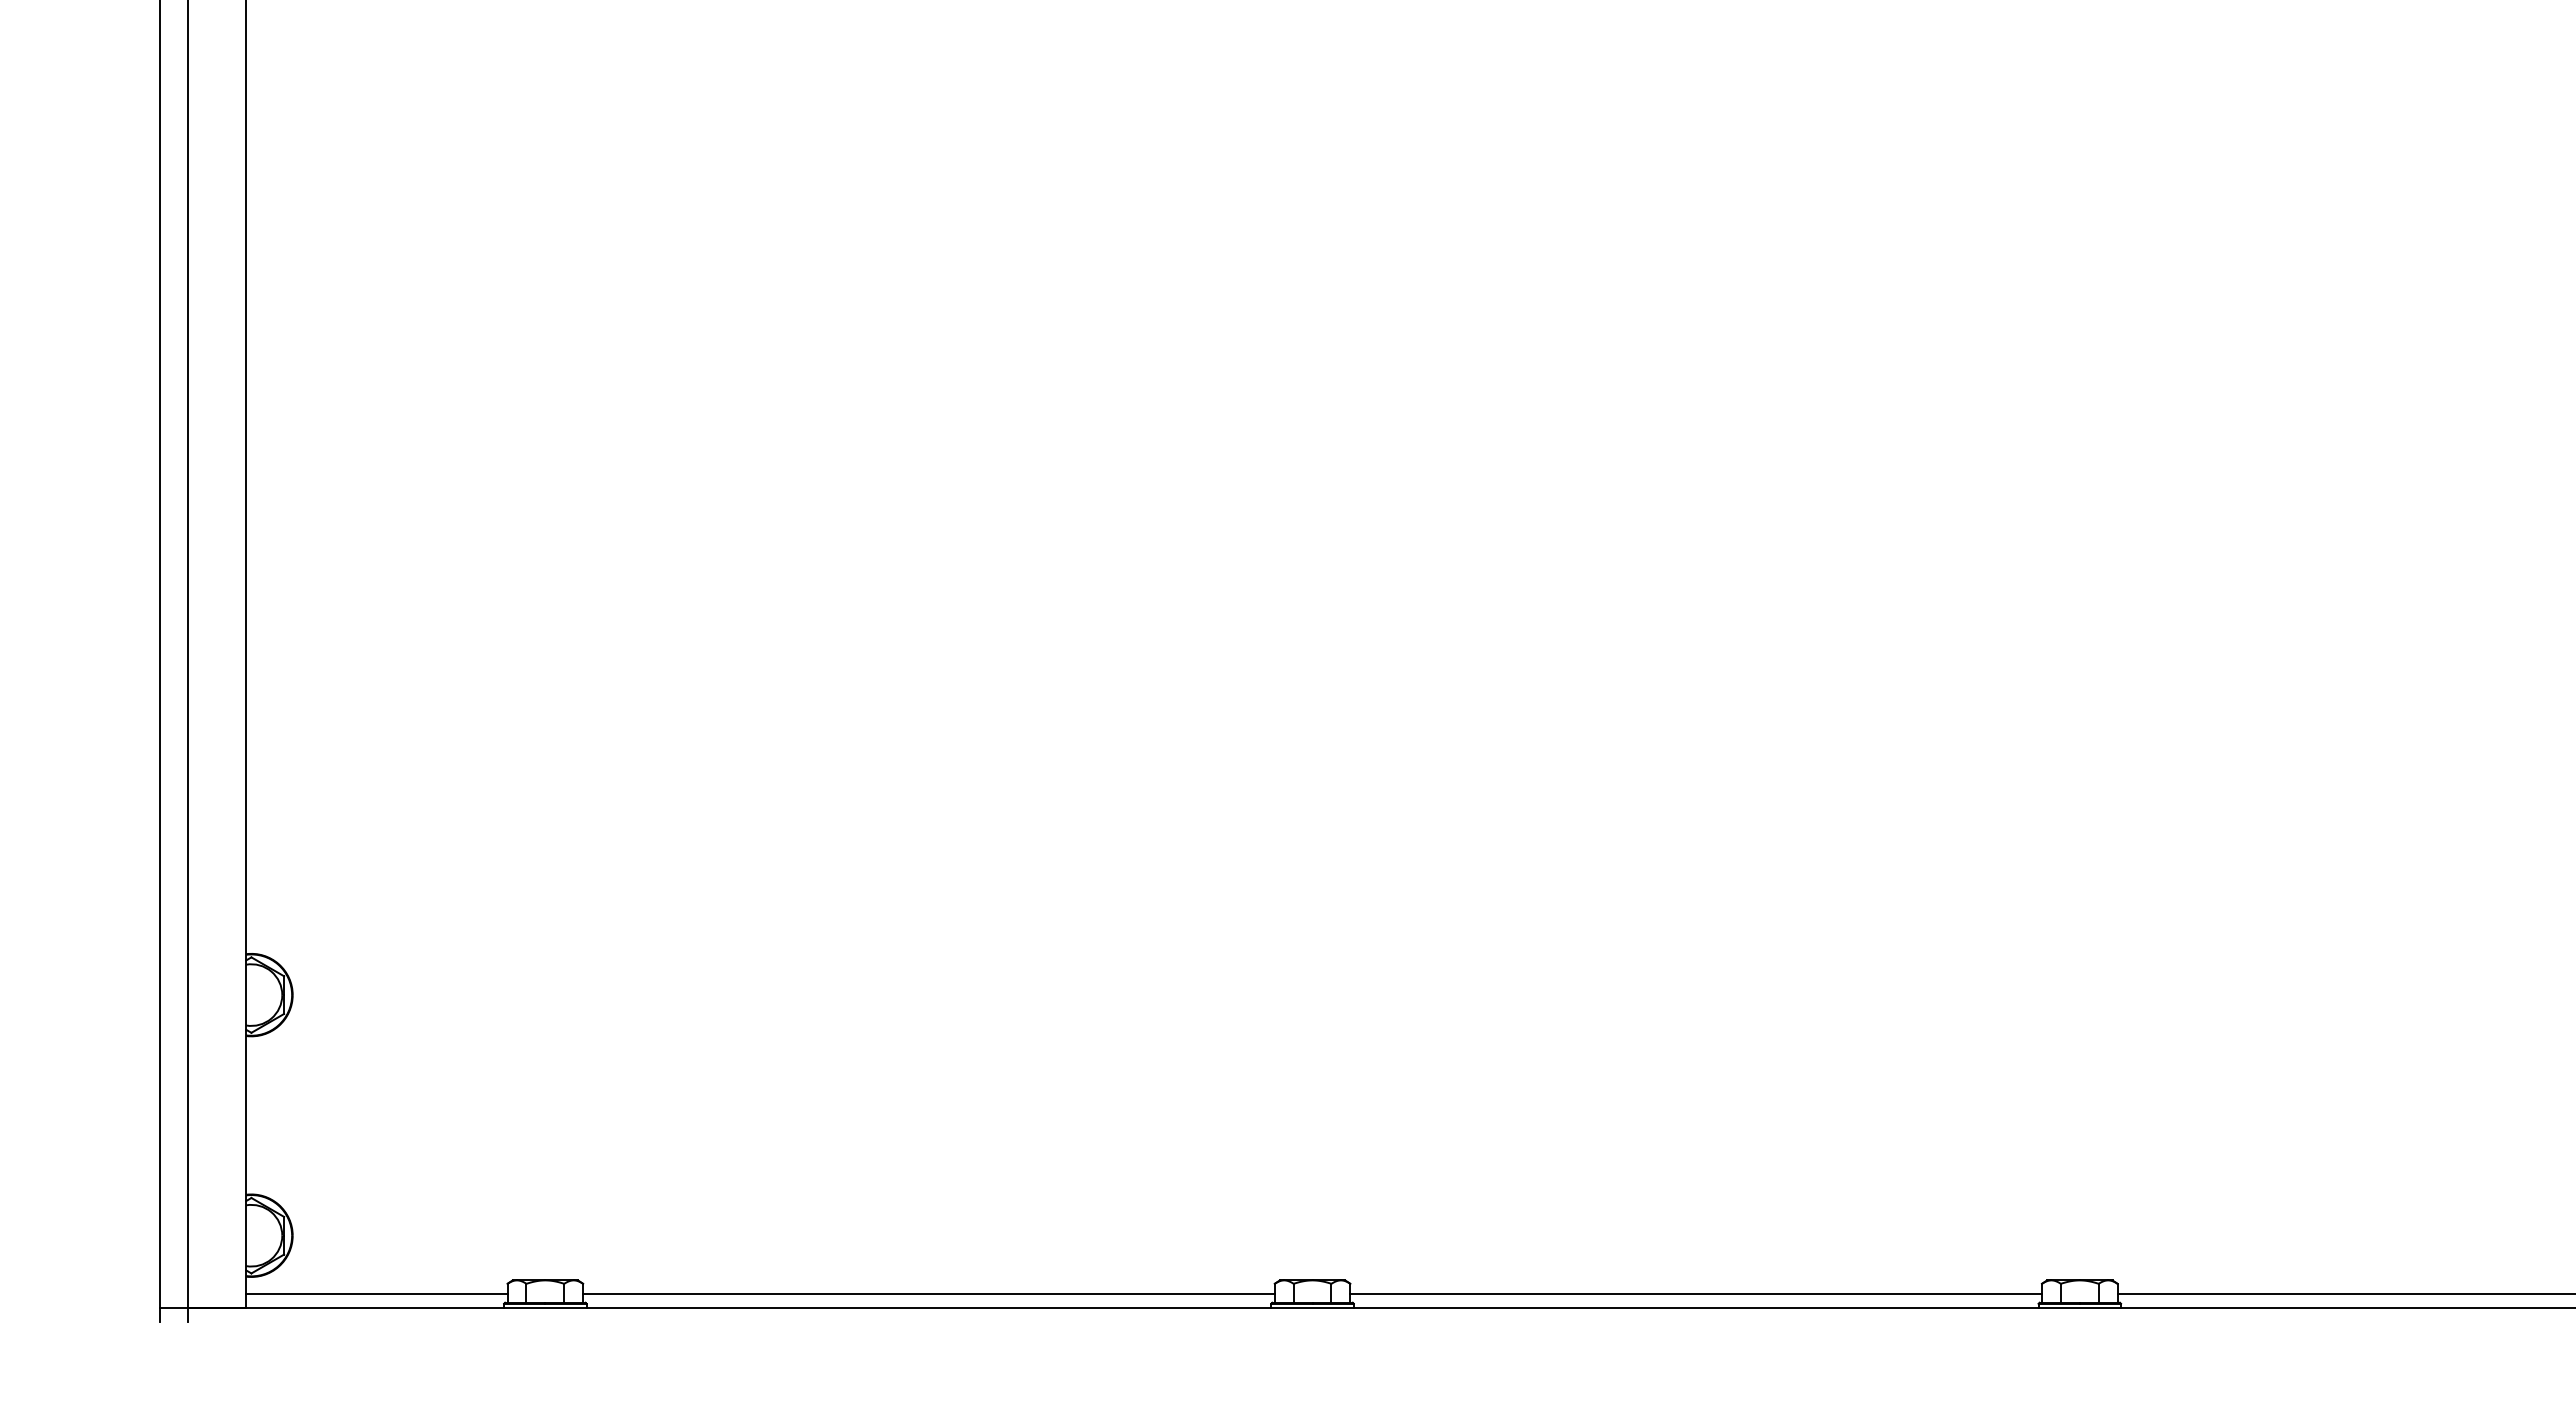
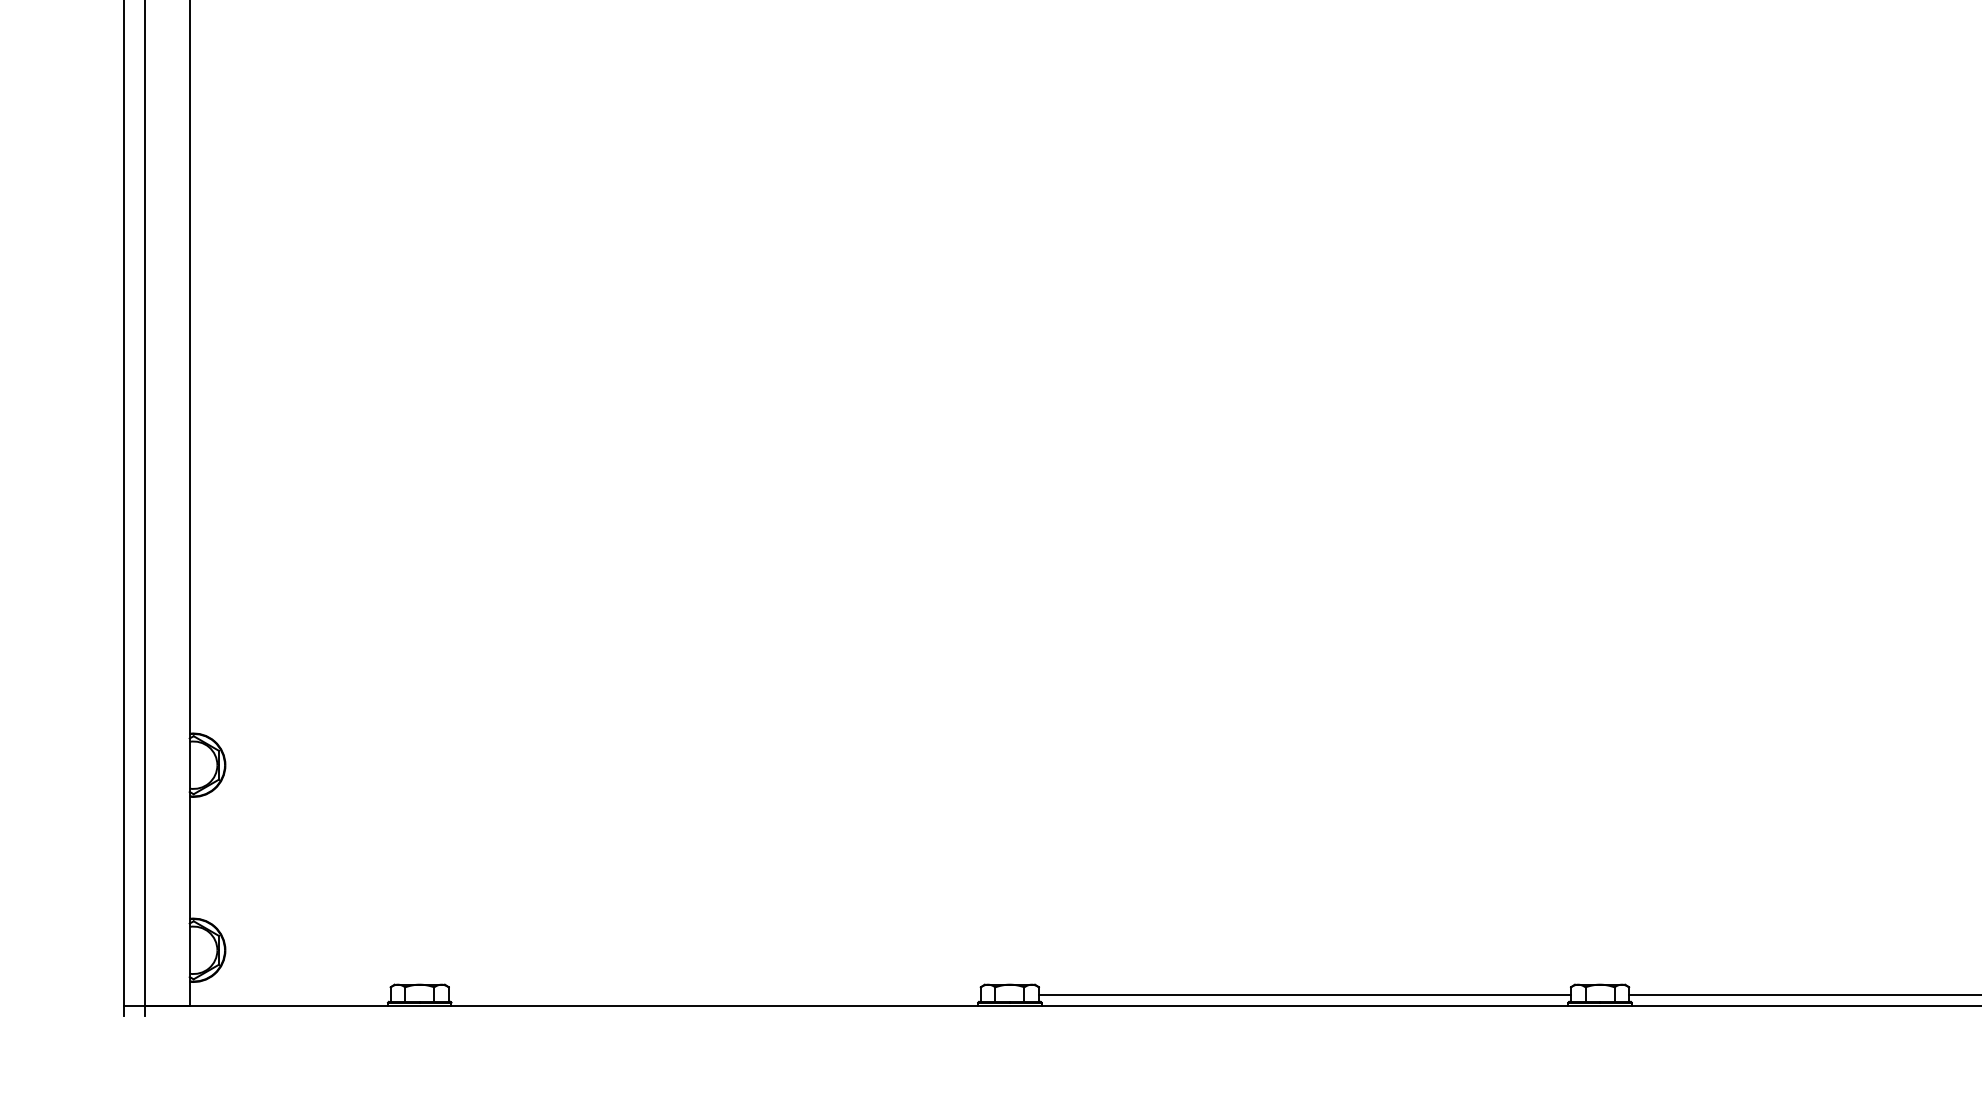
line: (376, 1294) -> (289, 995), removed
line: (928, 1294) -> (714, 995), removed

